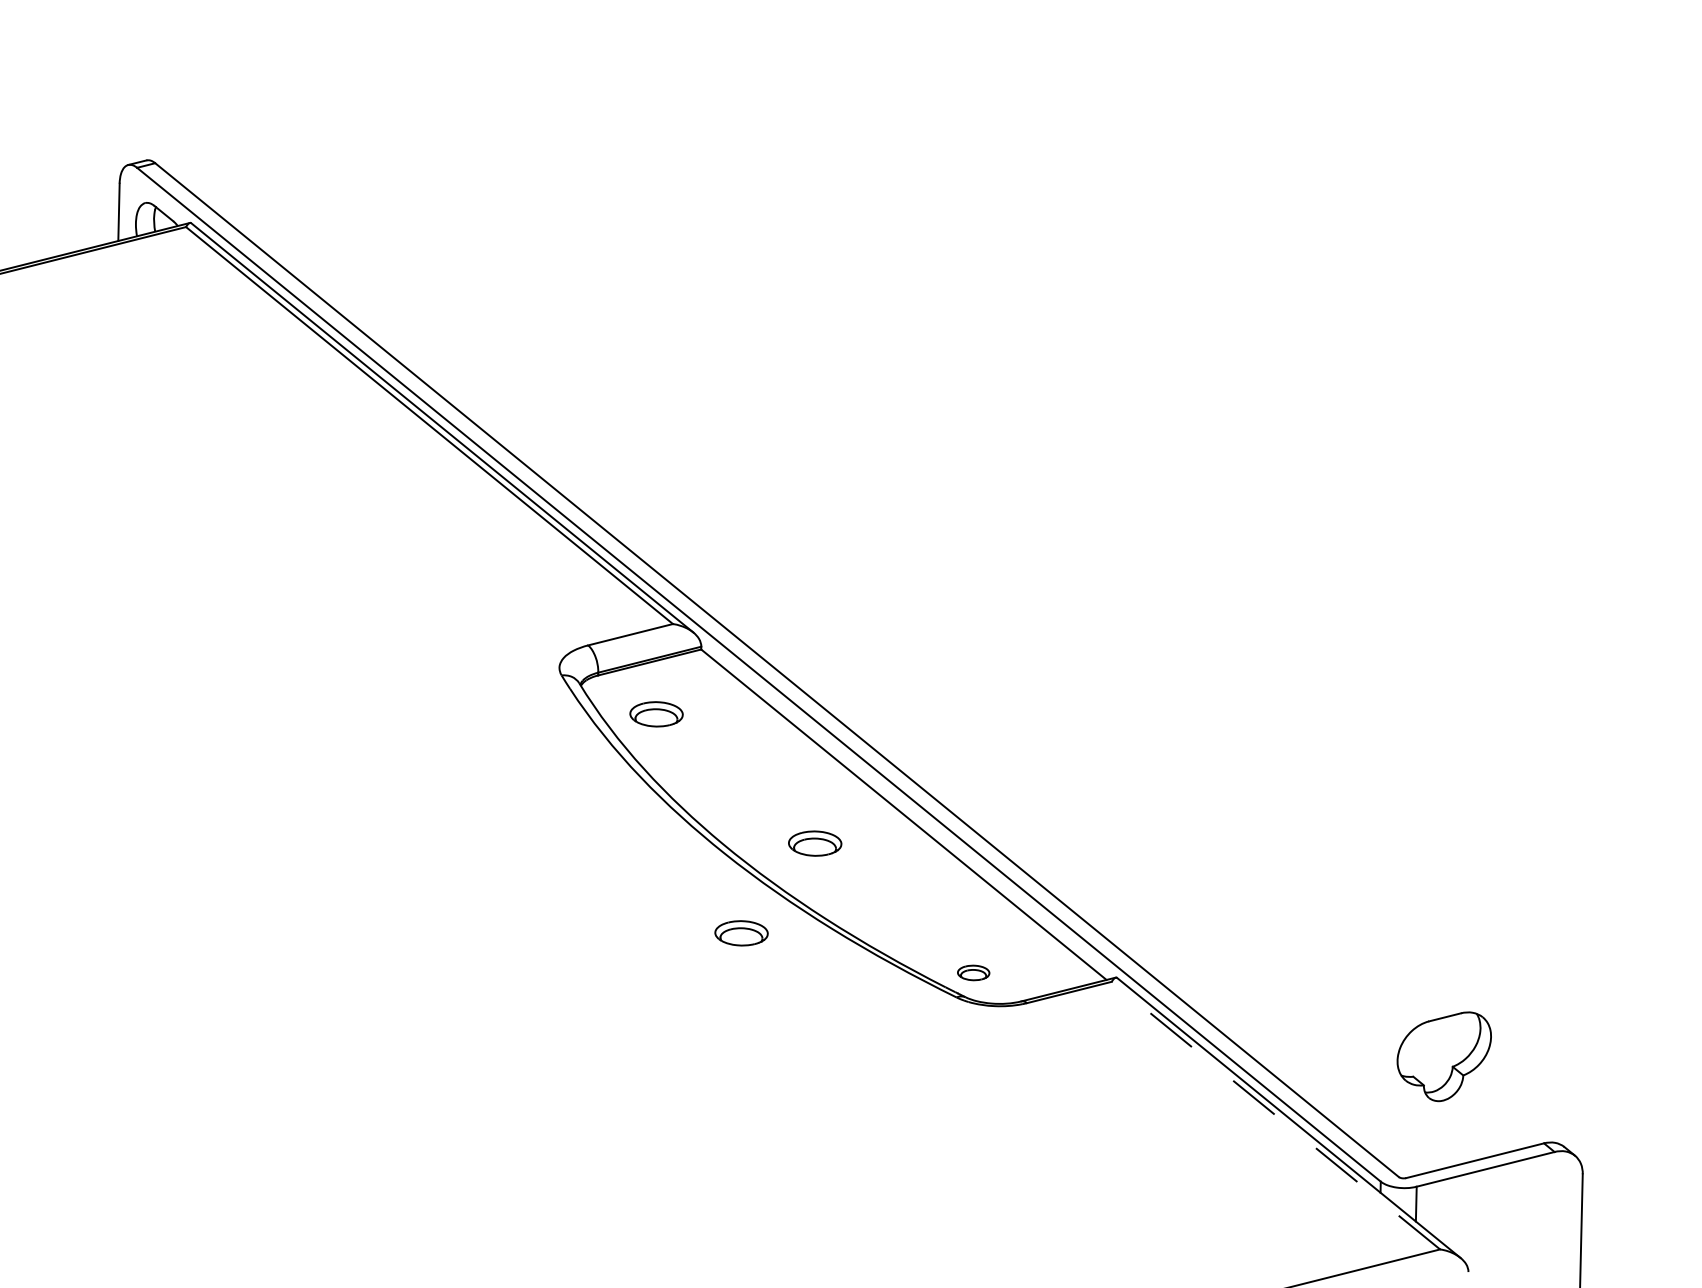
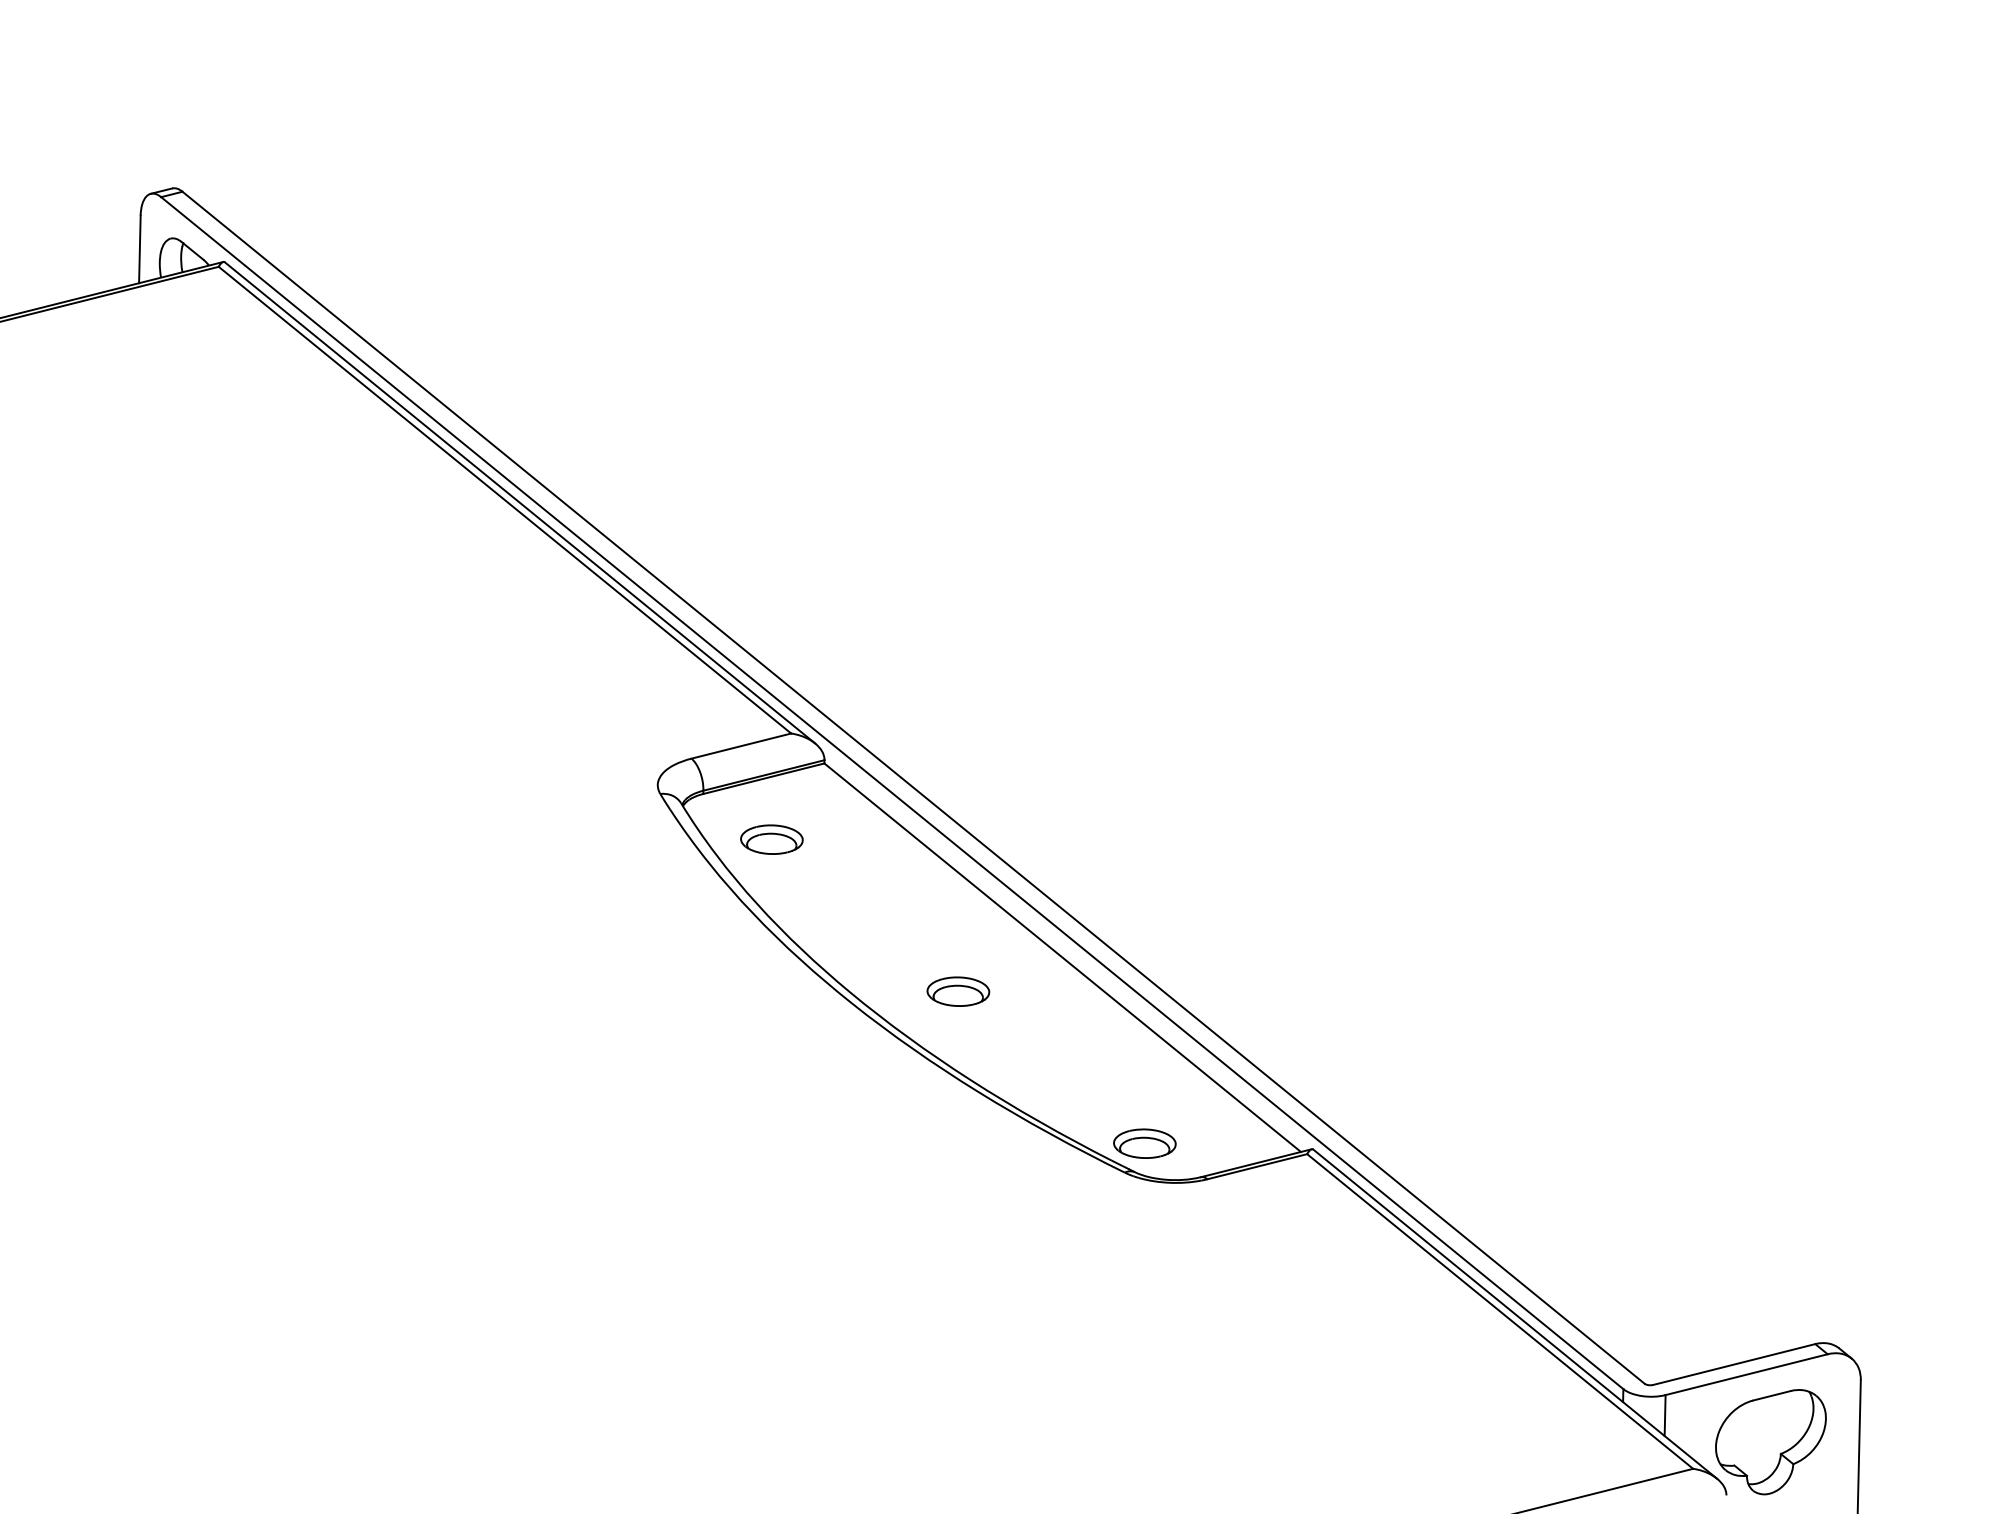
part: (741, 933) -> (871, 1097), removed
part: (973, 972) -> (1144, 1143), size x1.67
part: (1443, 1056) -> (1769, 1441), moved
line: (1276, 1115) -> (1500, 1311), dashed -> solid

